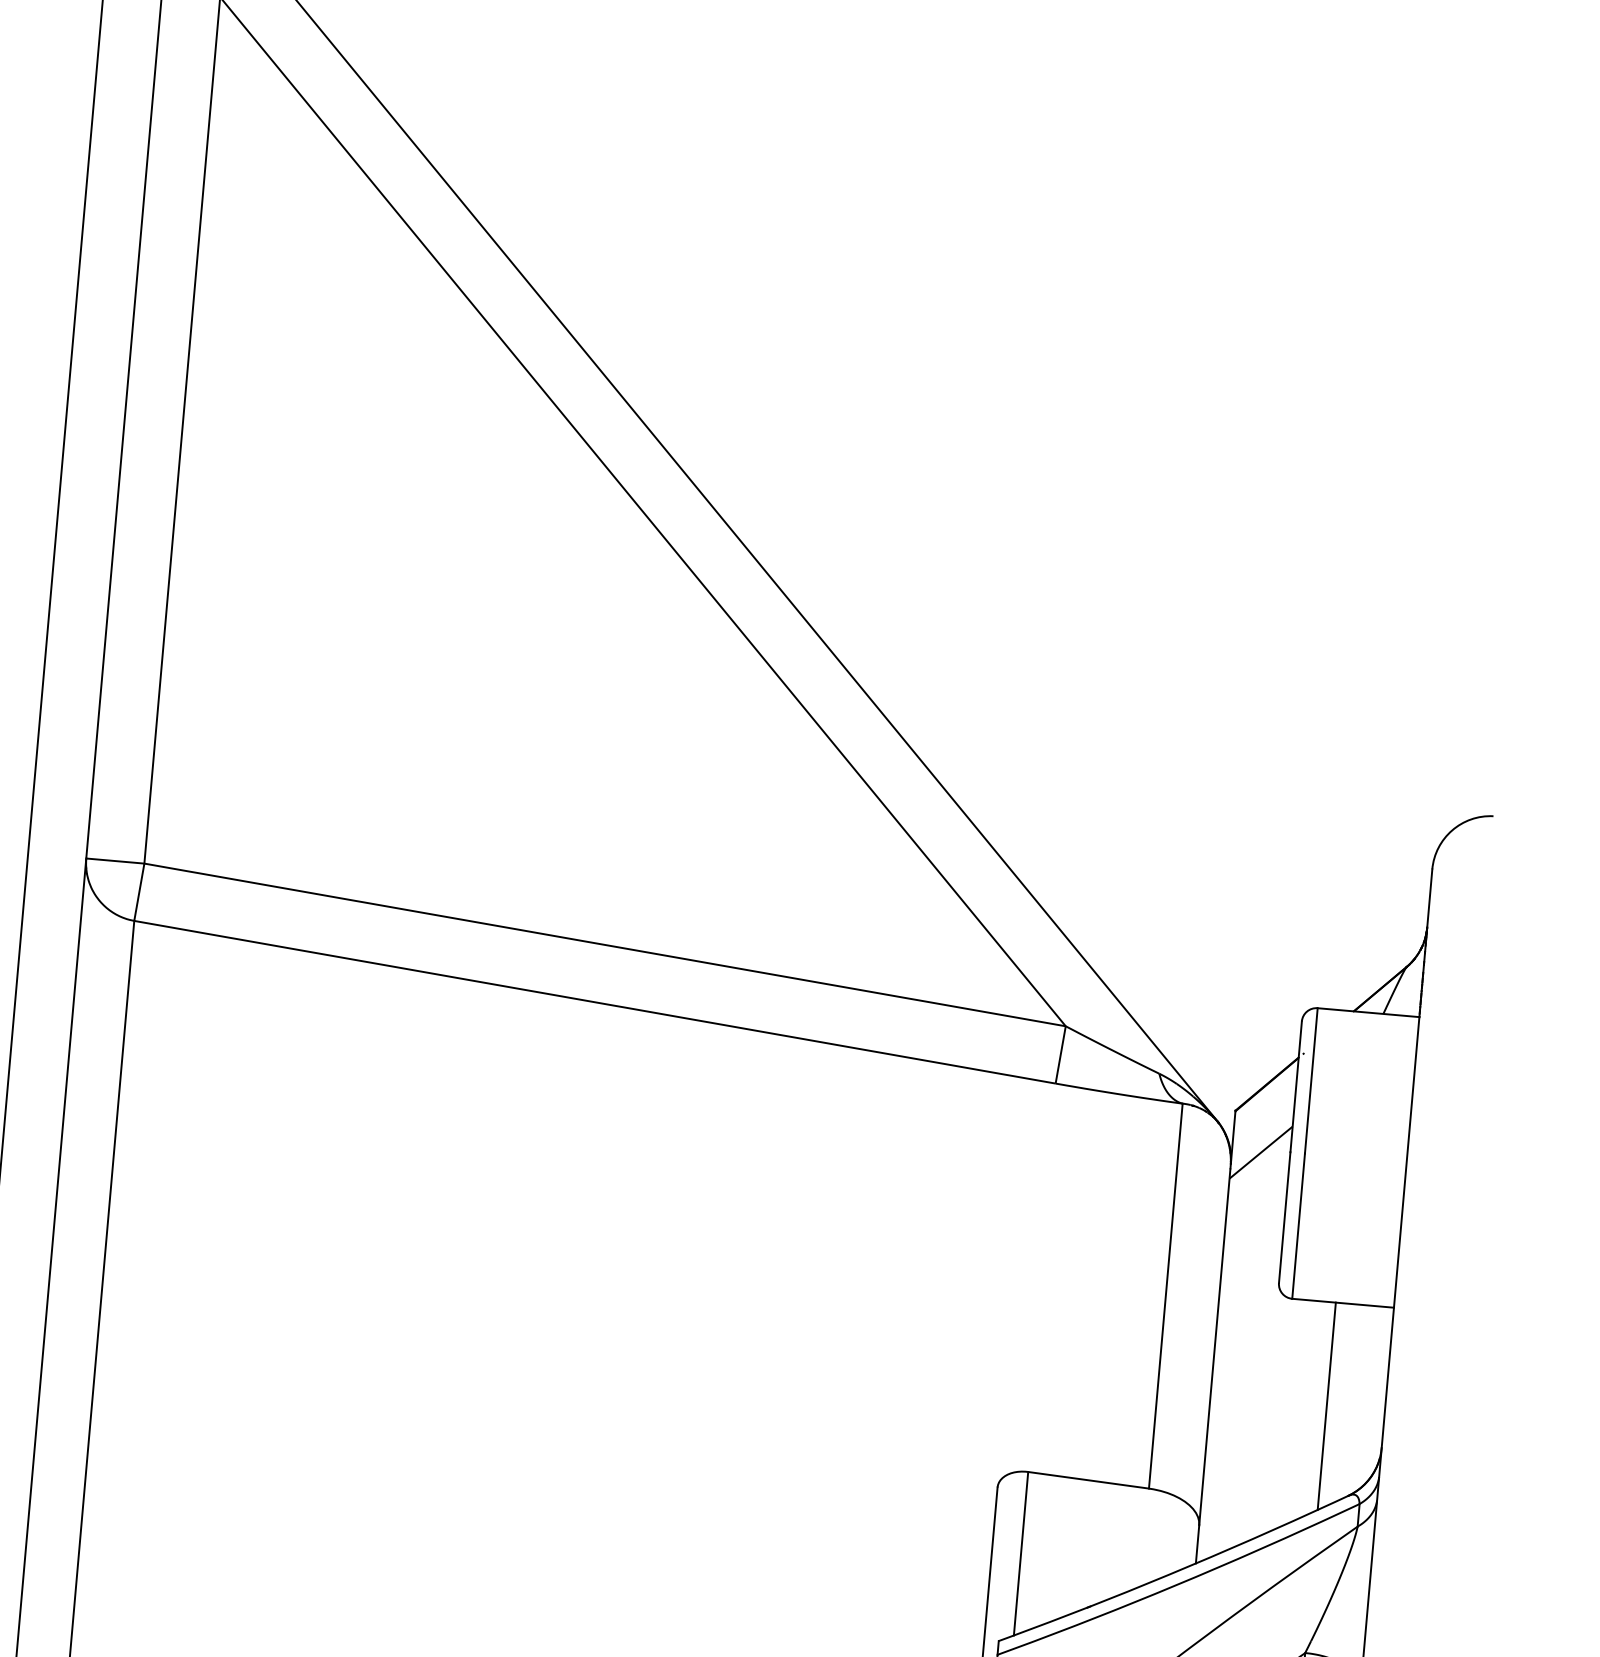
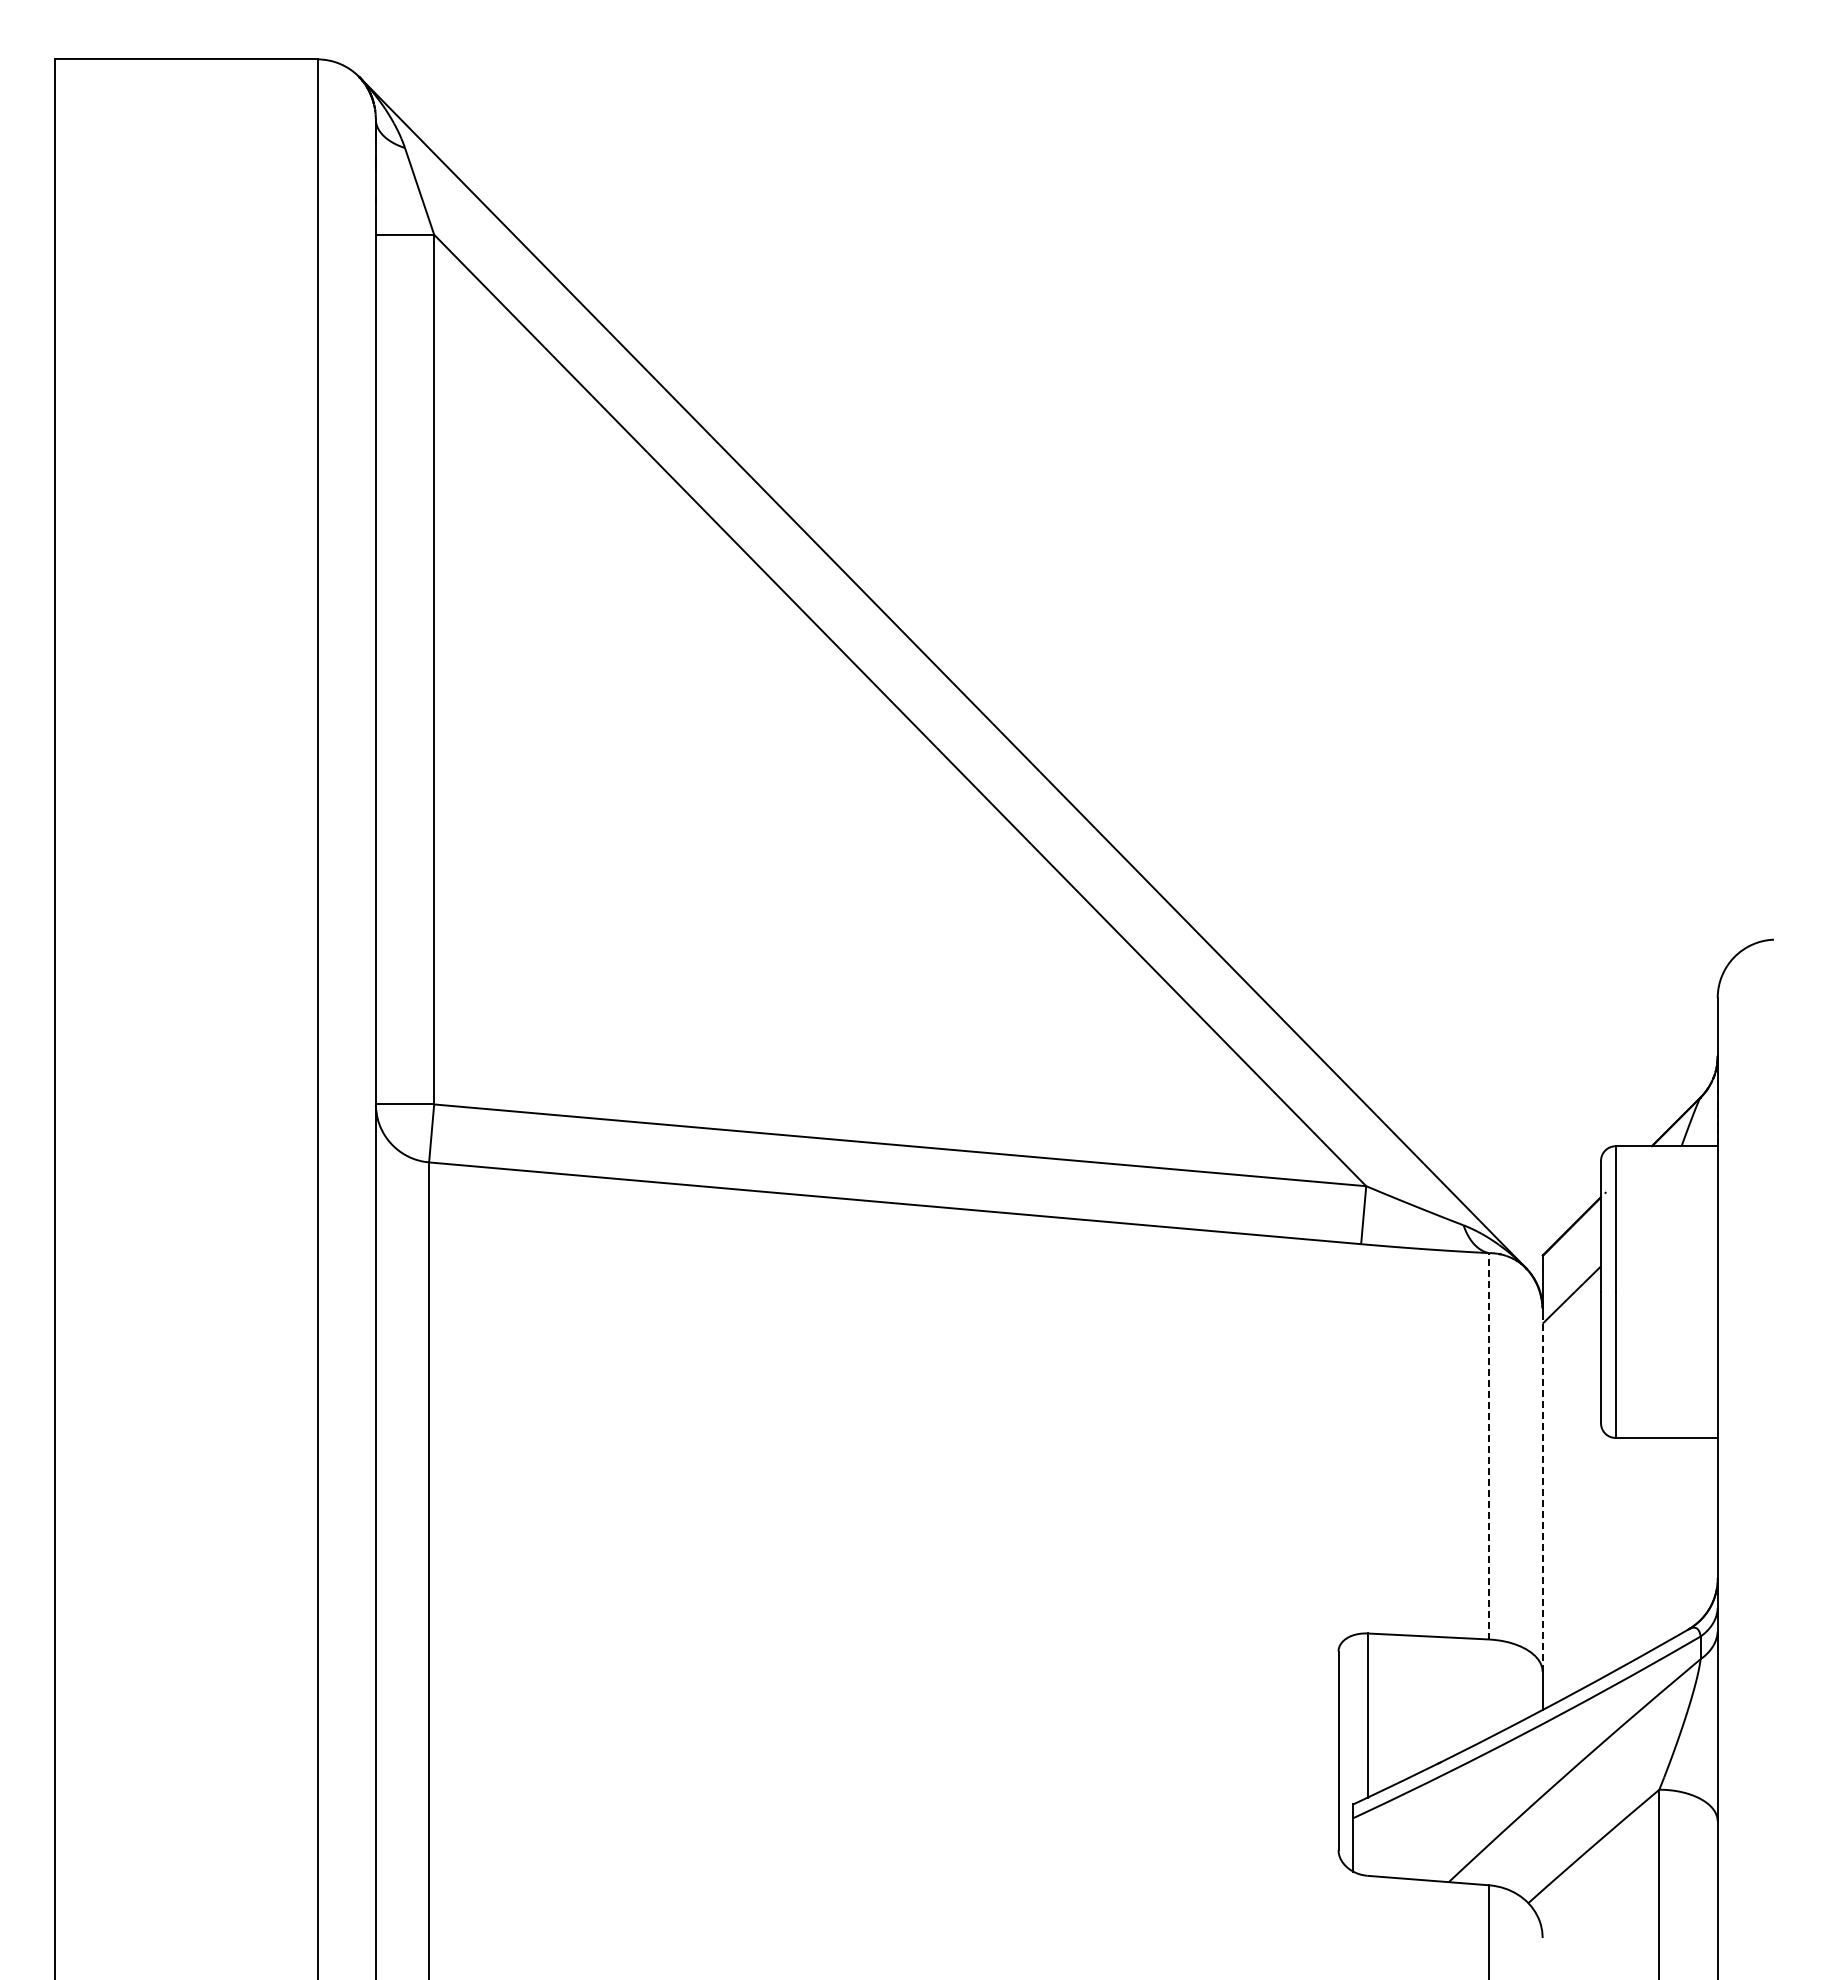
line: (1165, 1295) -> (1489, 1445), solid -> dashed
line: (1214, 1347) -> (1542, 1493), solid -> dashed
line: (1326, 1405) -> (1659, 1541), removed

